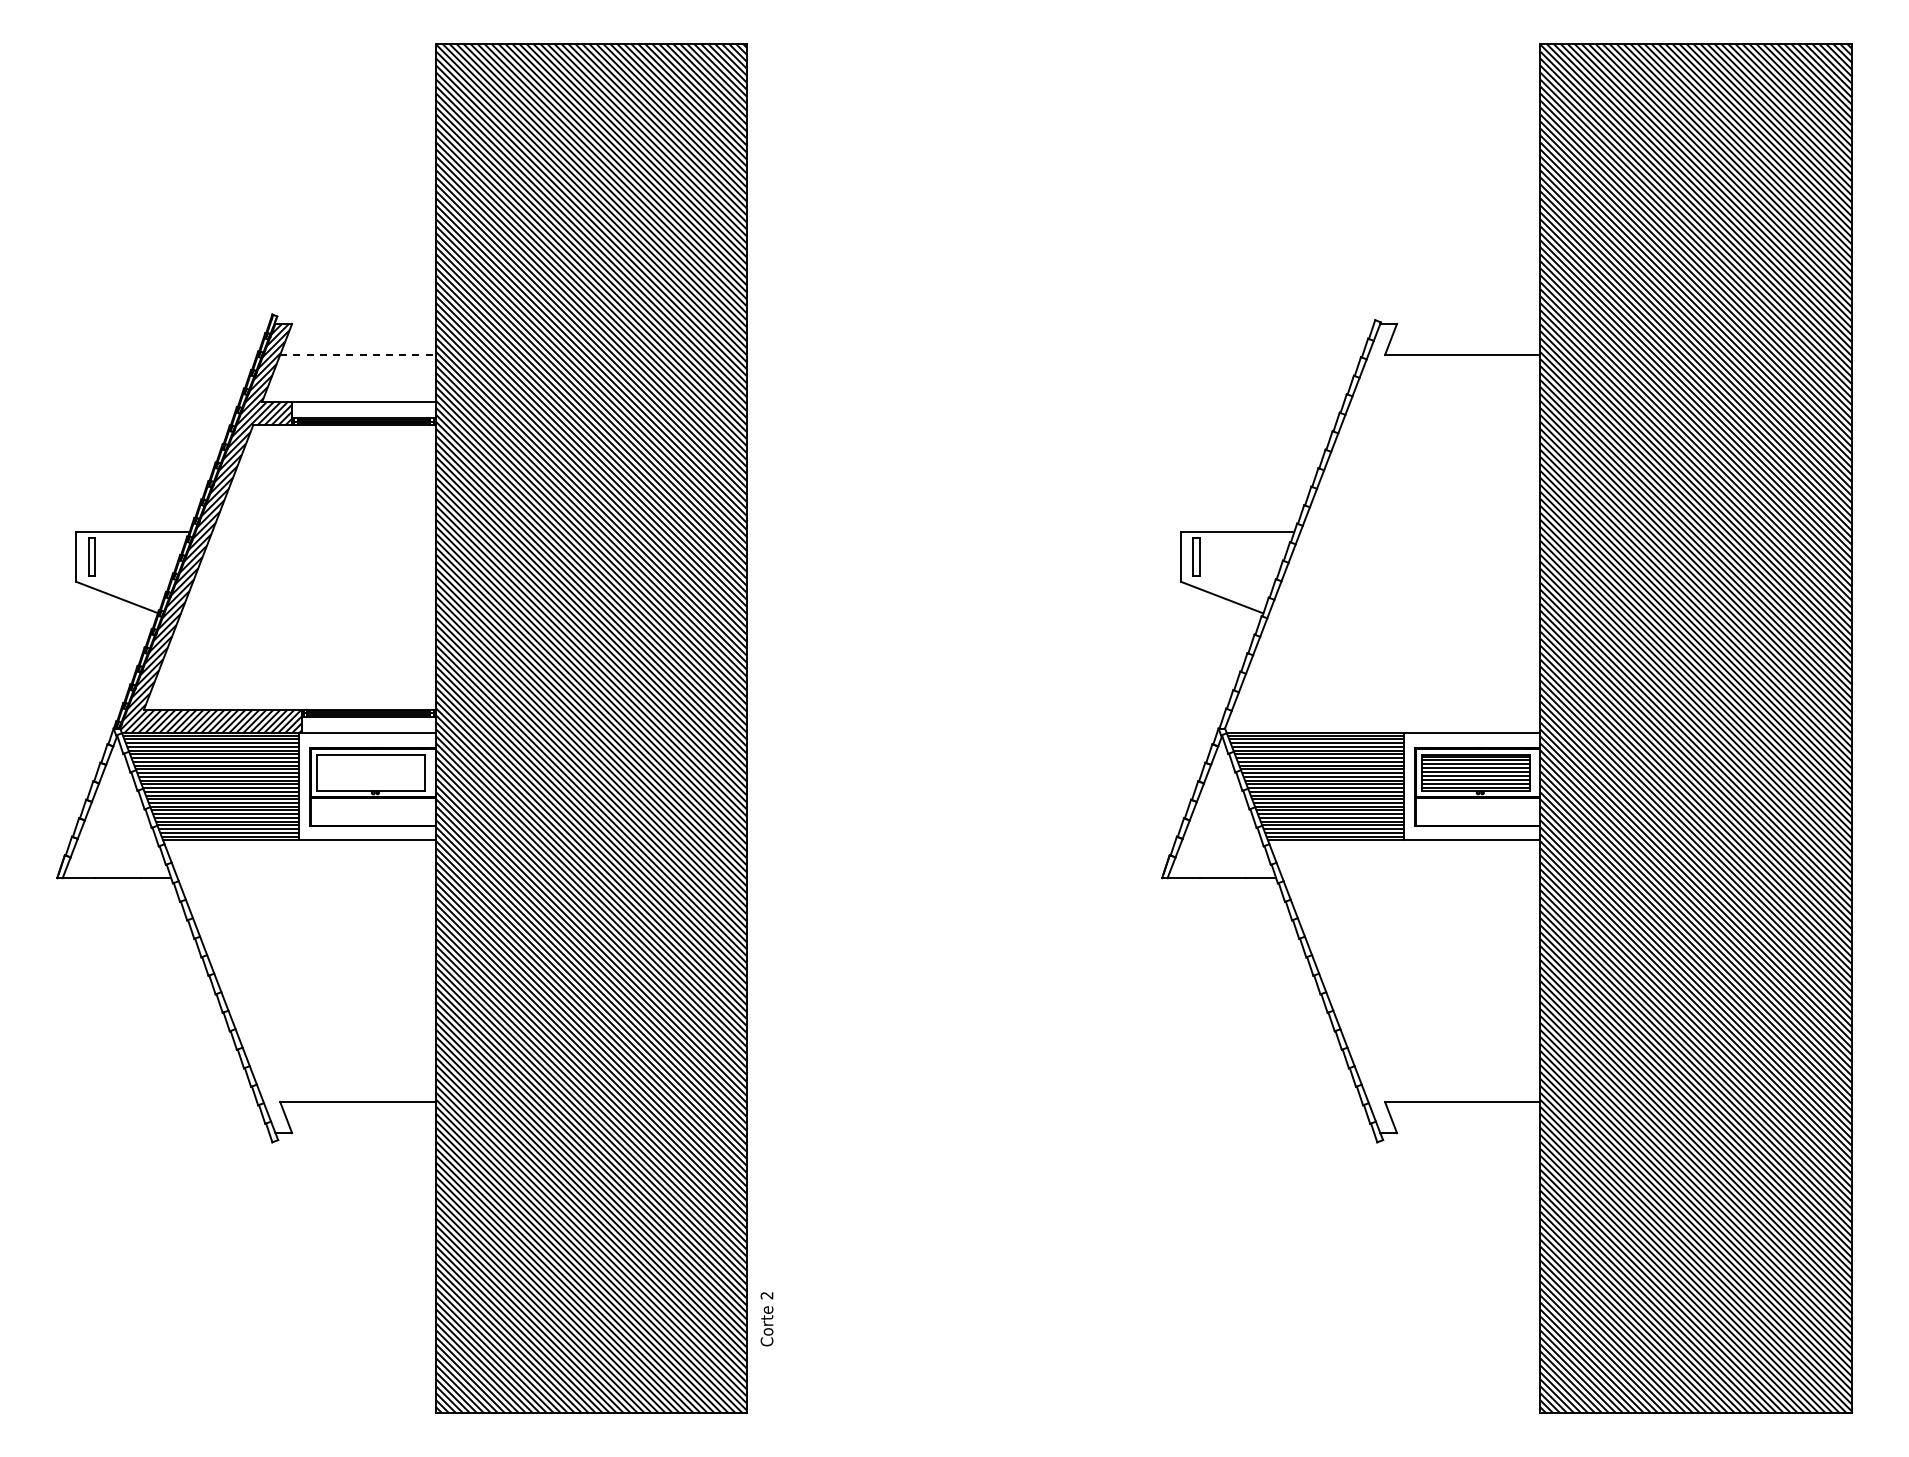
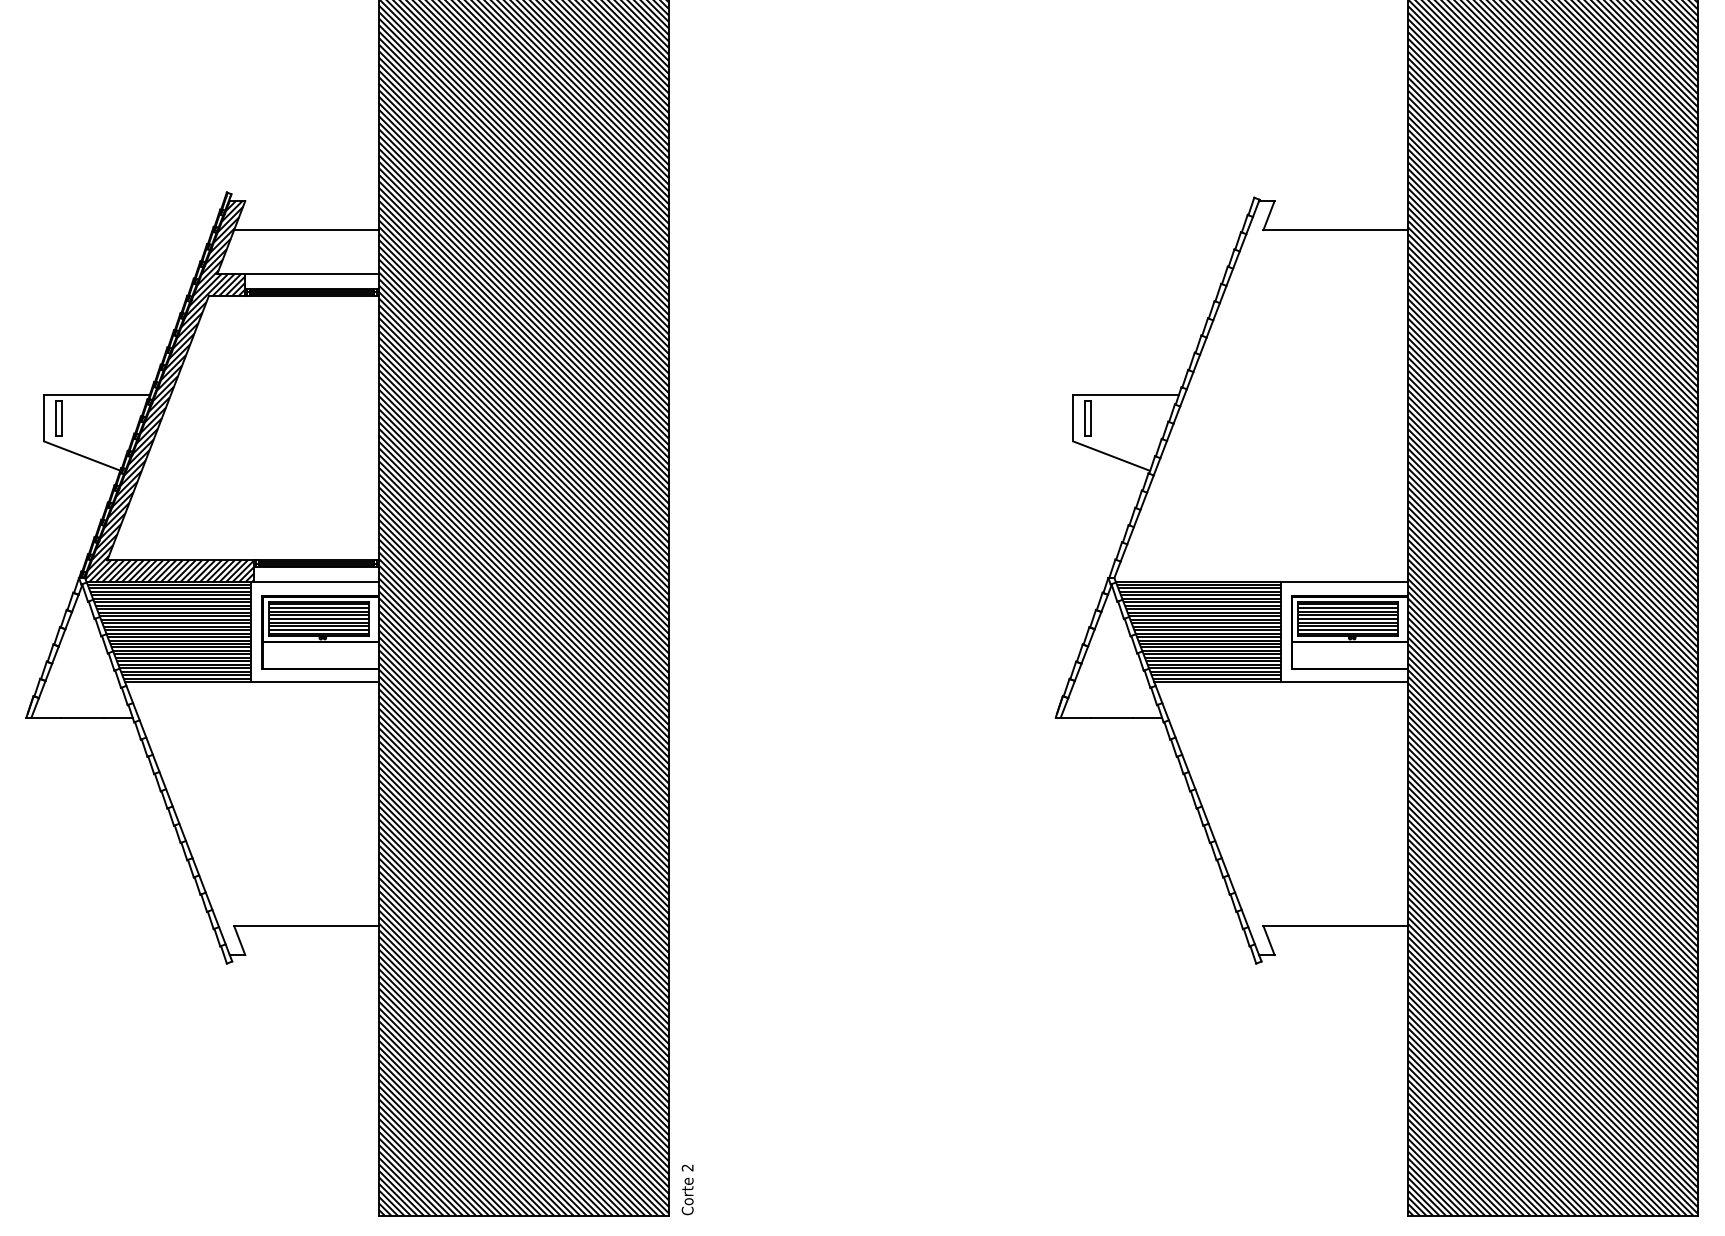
line: (357, 354) -> (306, 229), dashed -> solid
hatch: (370, 772) -> (318, 619), added
text: (766, 1319) -> (687, 1190), moved

